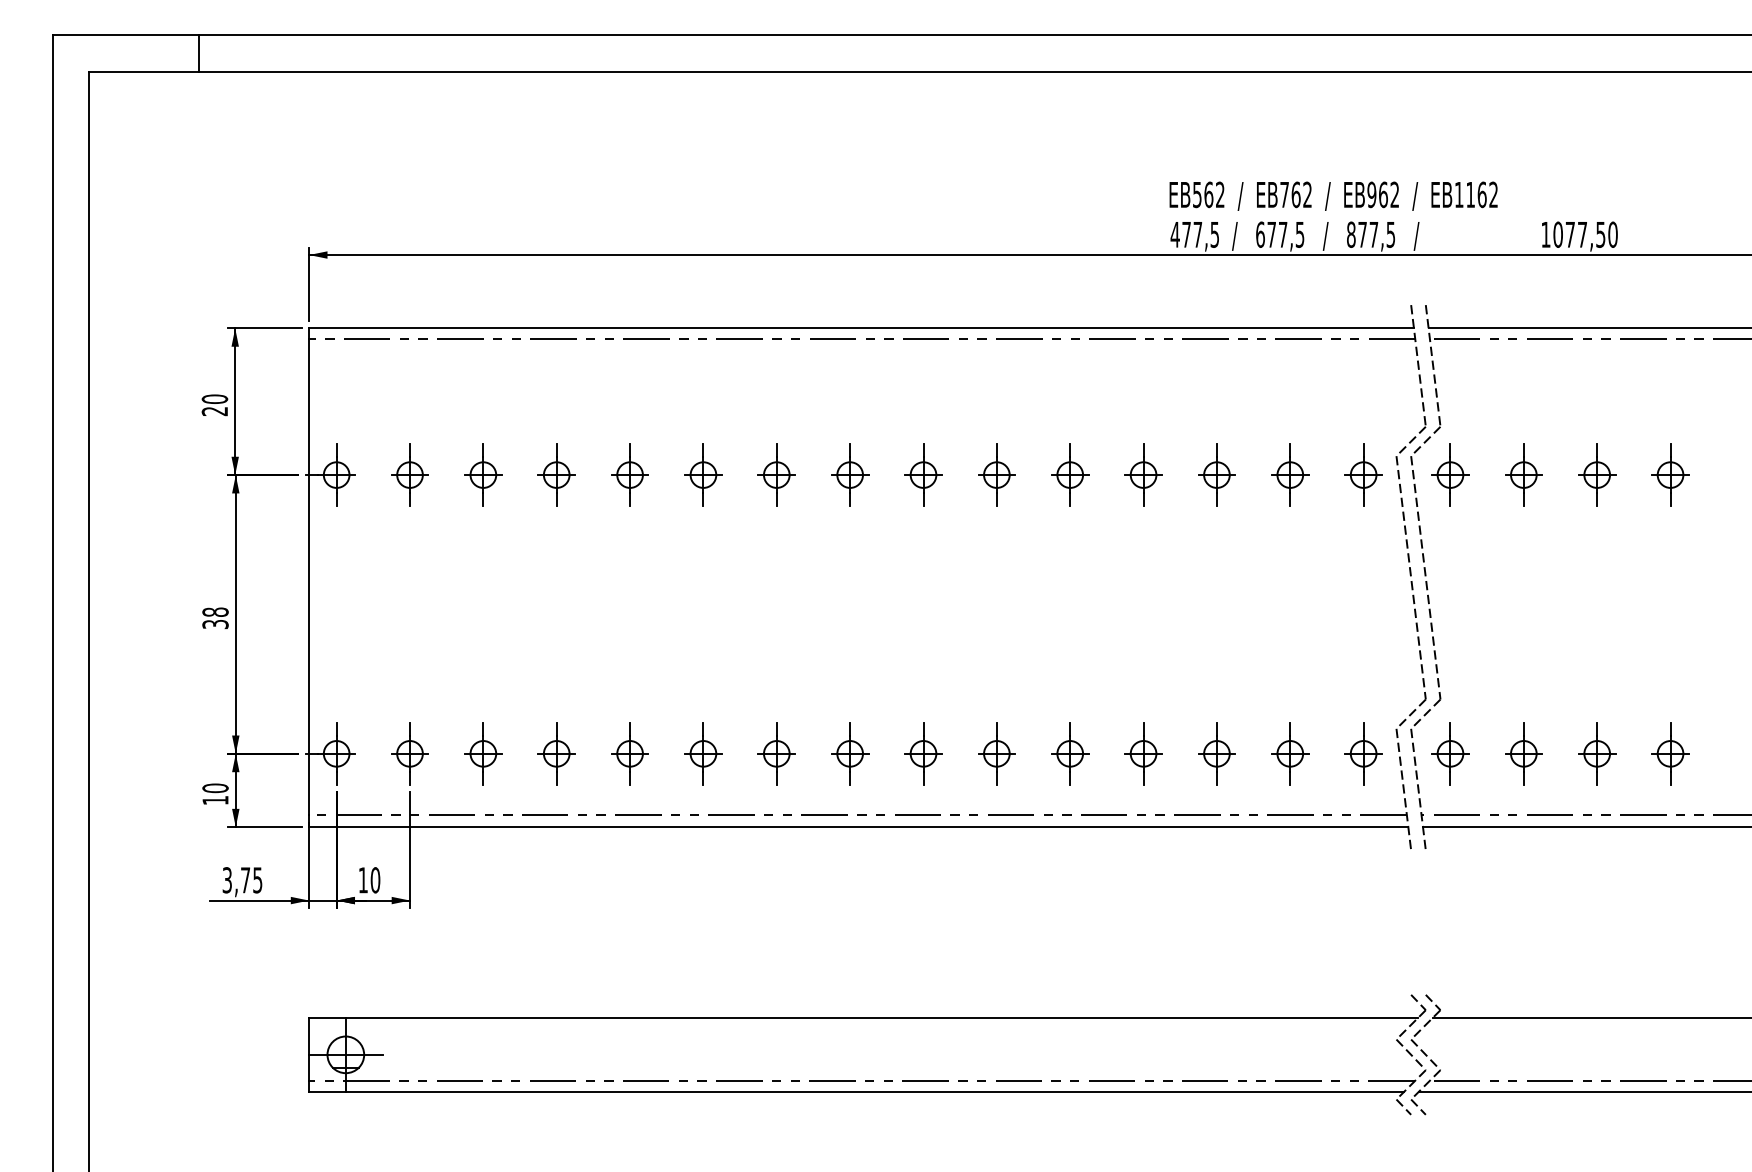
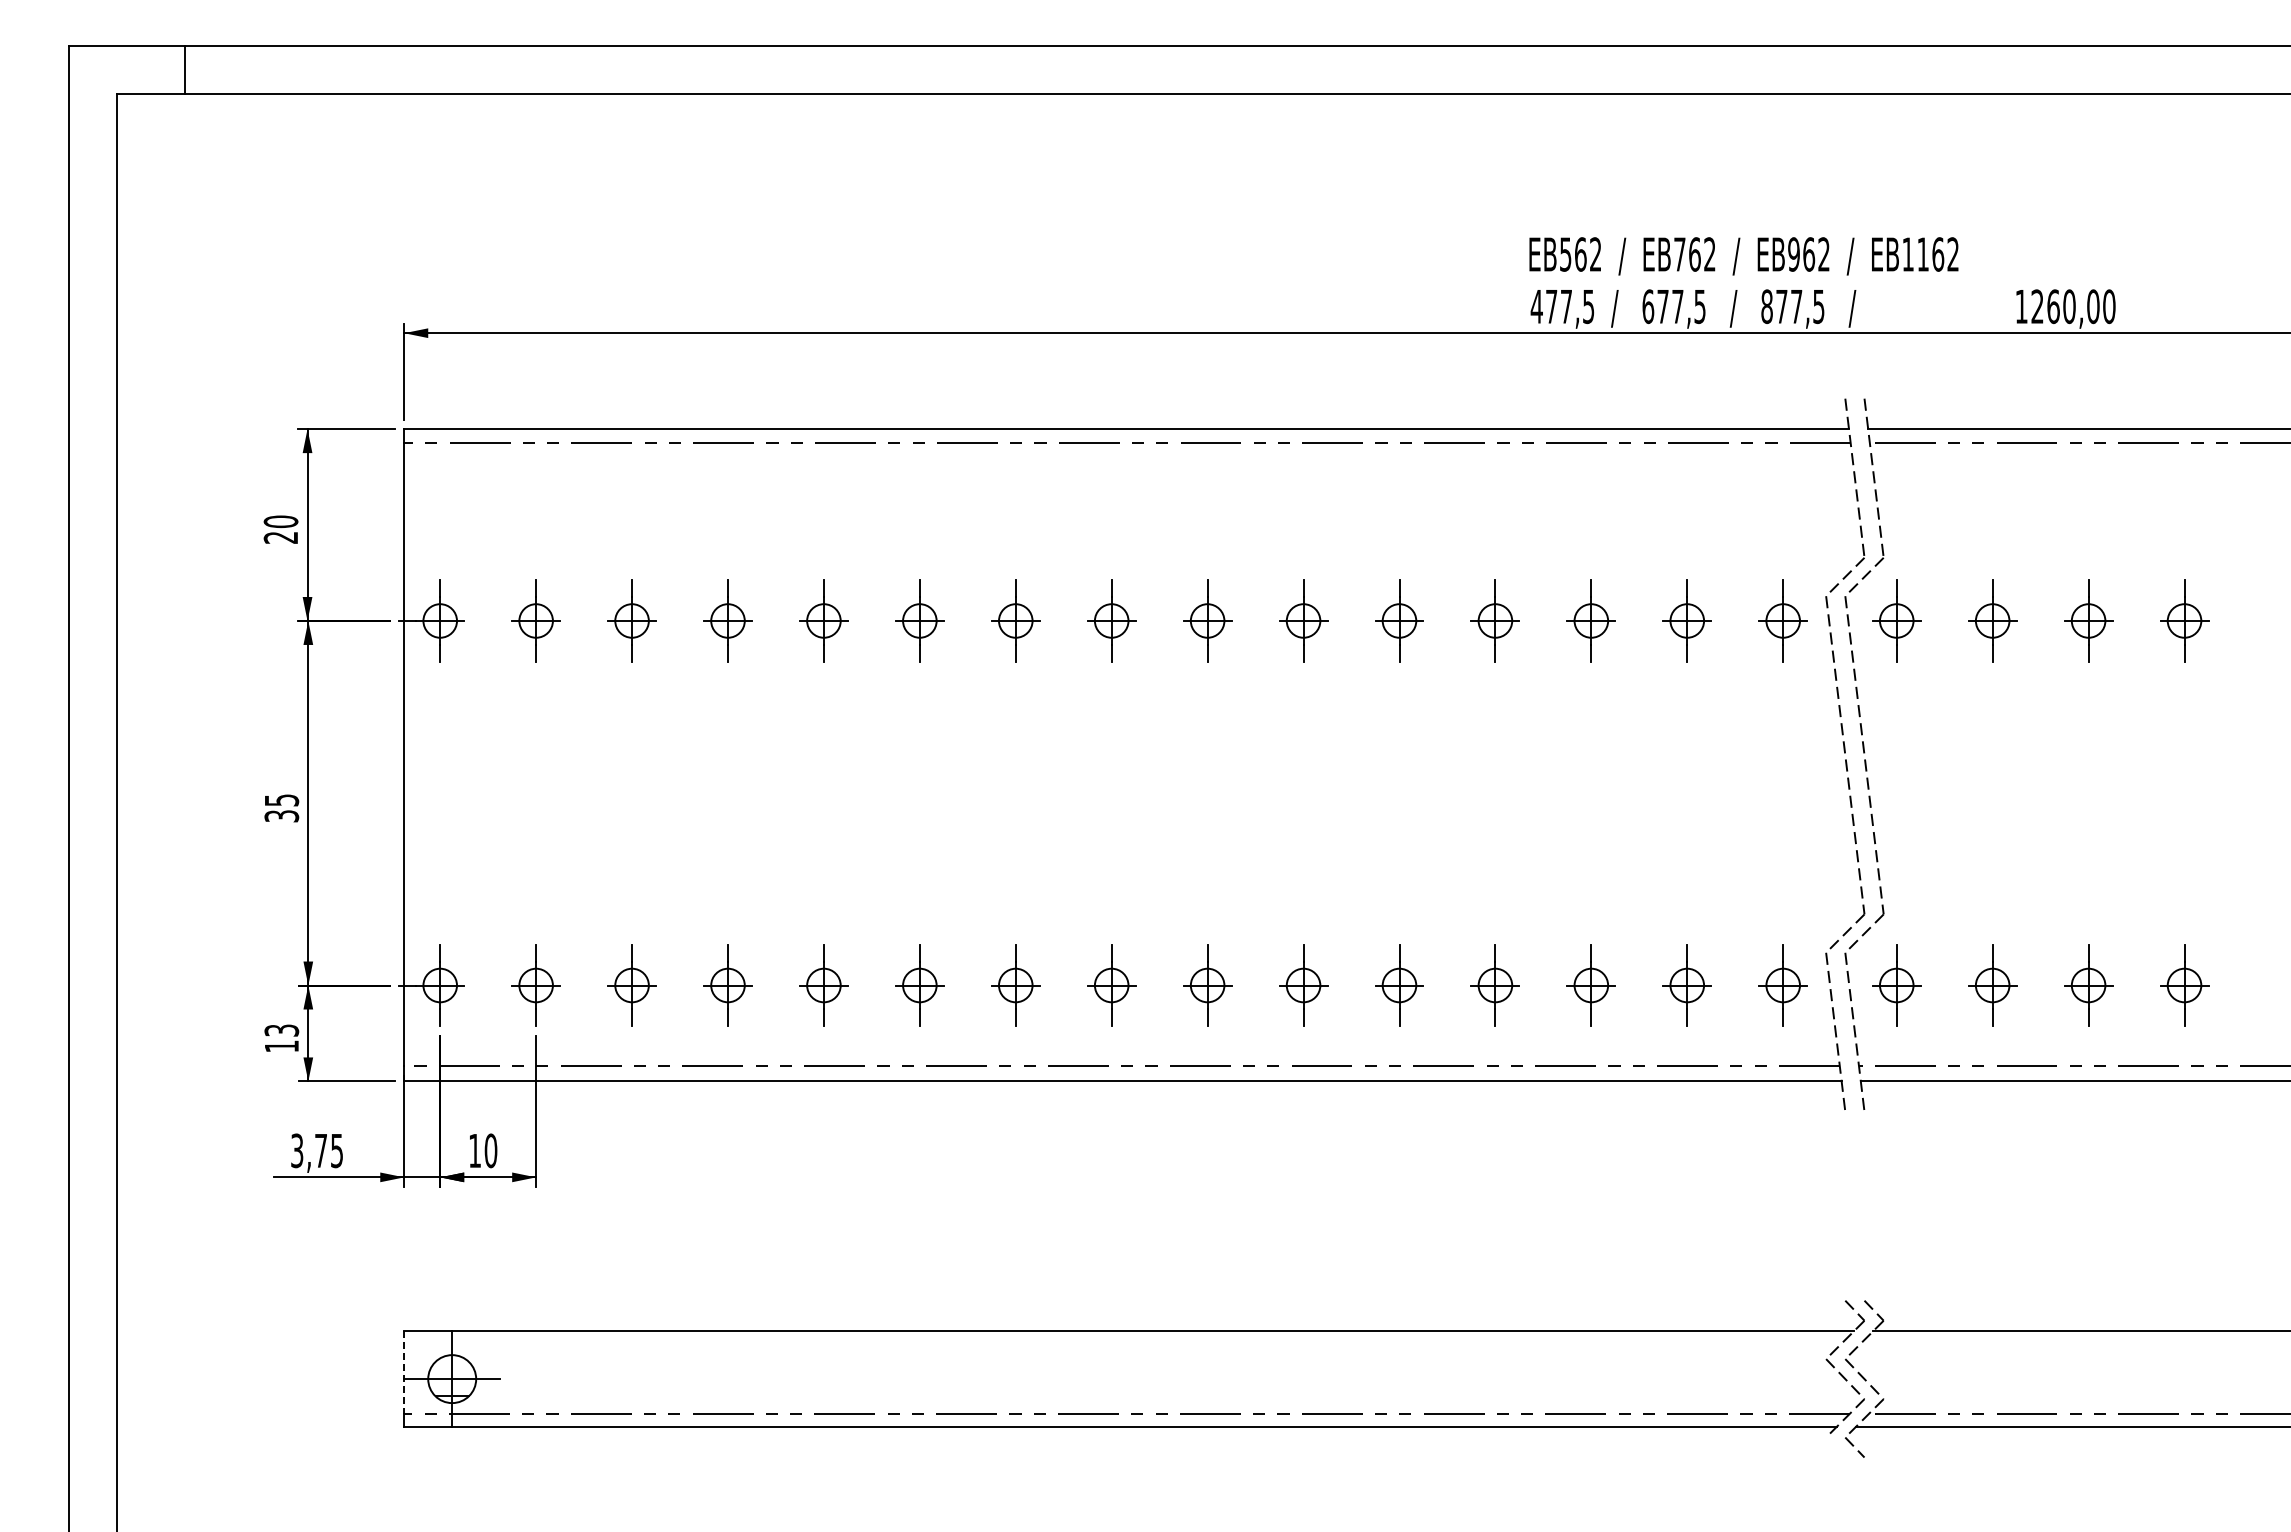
line: (199, 53) -> (184, 69), moved
text: (1579, 234) -> (2065, 306), 1077,50 -> 1260,00
text: (215, 612) -> (281, 800), 38 -> 35
text: (215, 788) -> (281, 1030), 10 -> 13
line: (309, 1049) -> (404, 1372), solid -> dashed
line: (1403, 1107) -> (1835, 1447), removed

